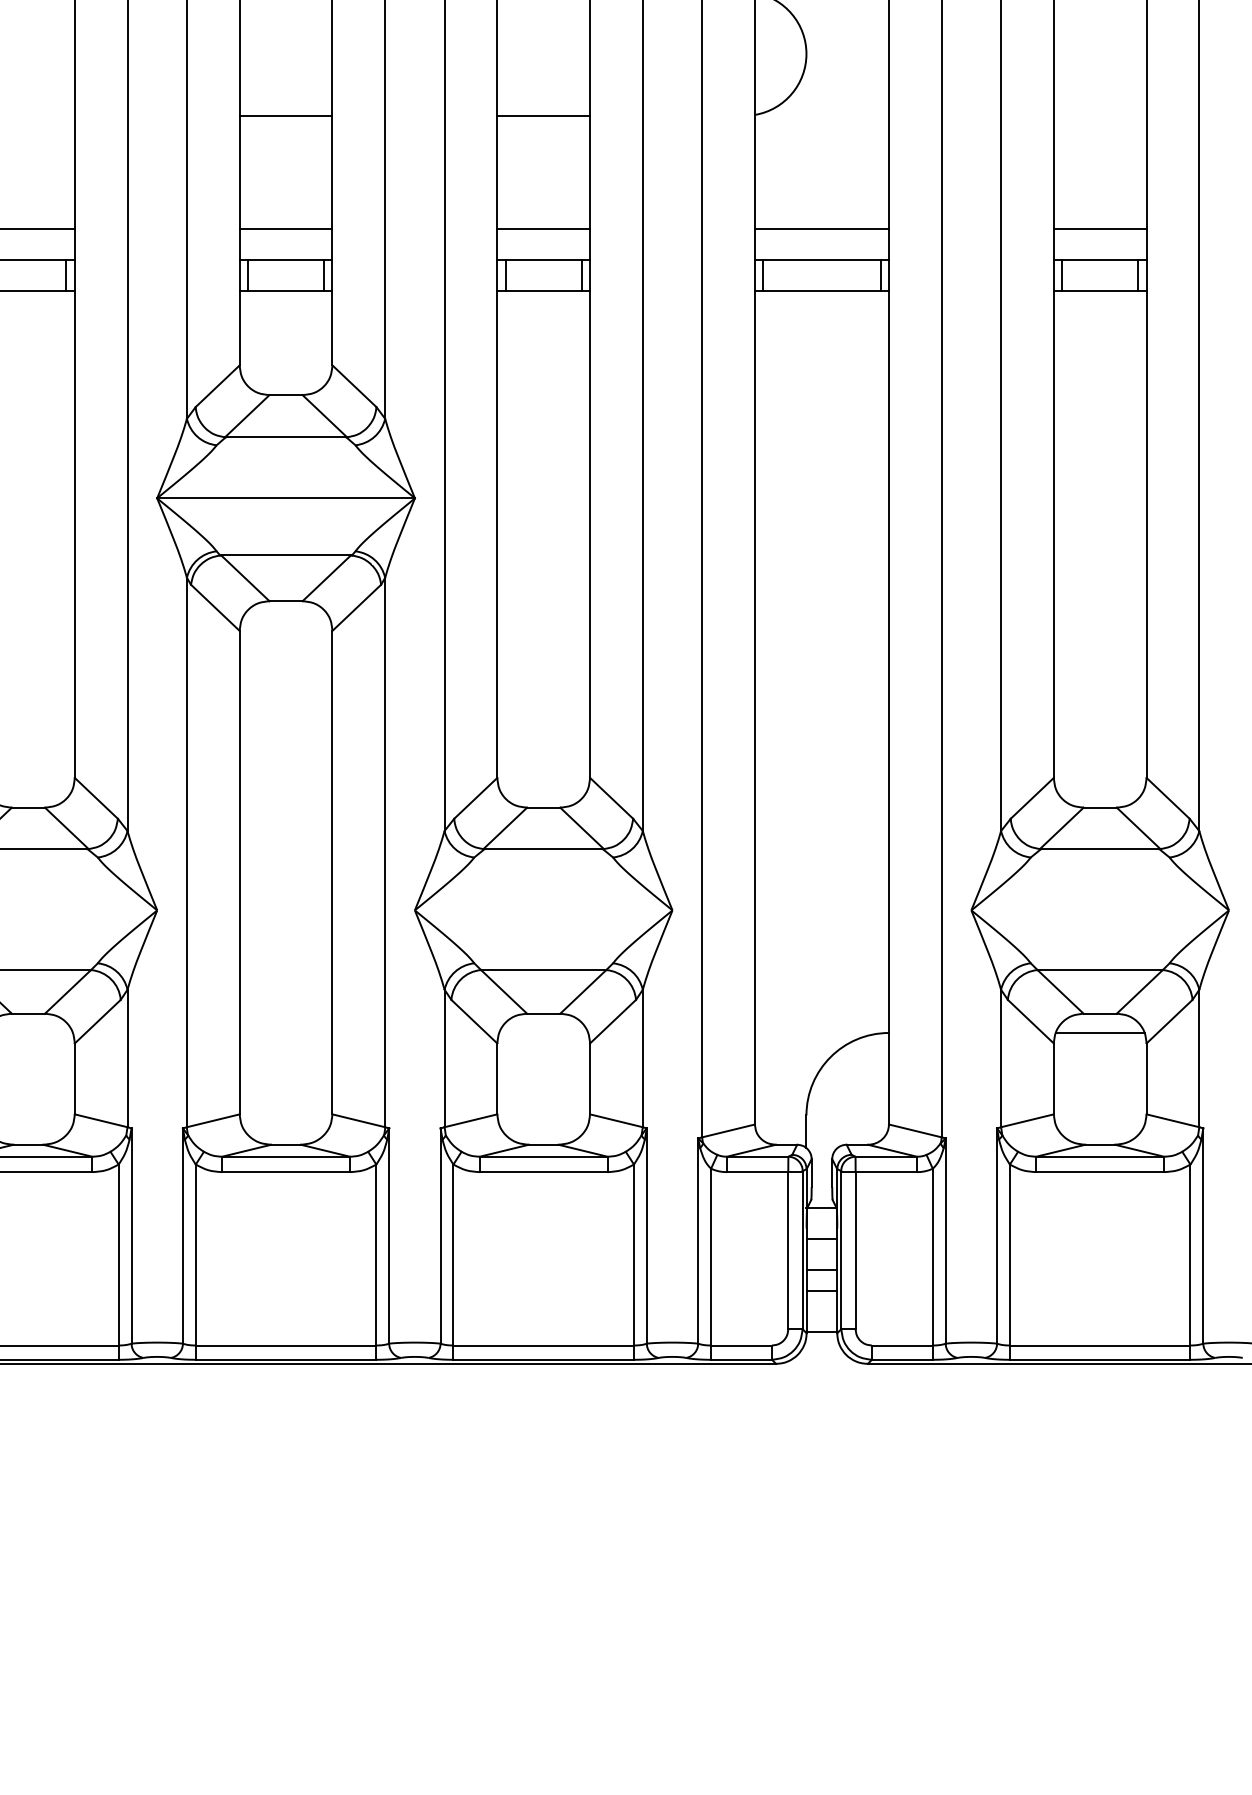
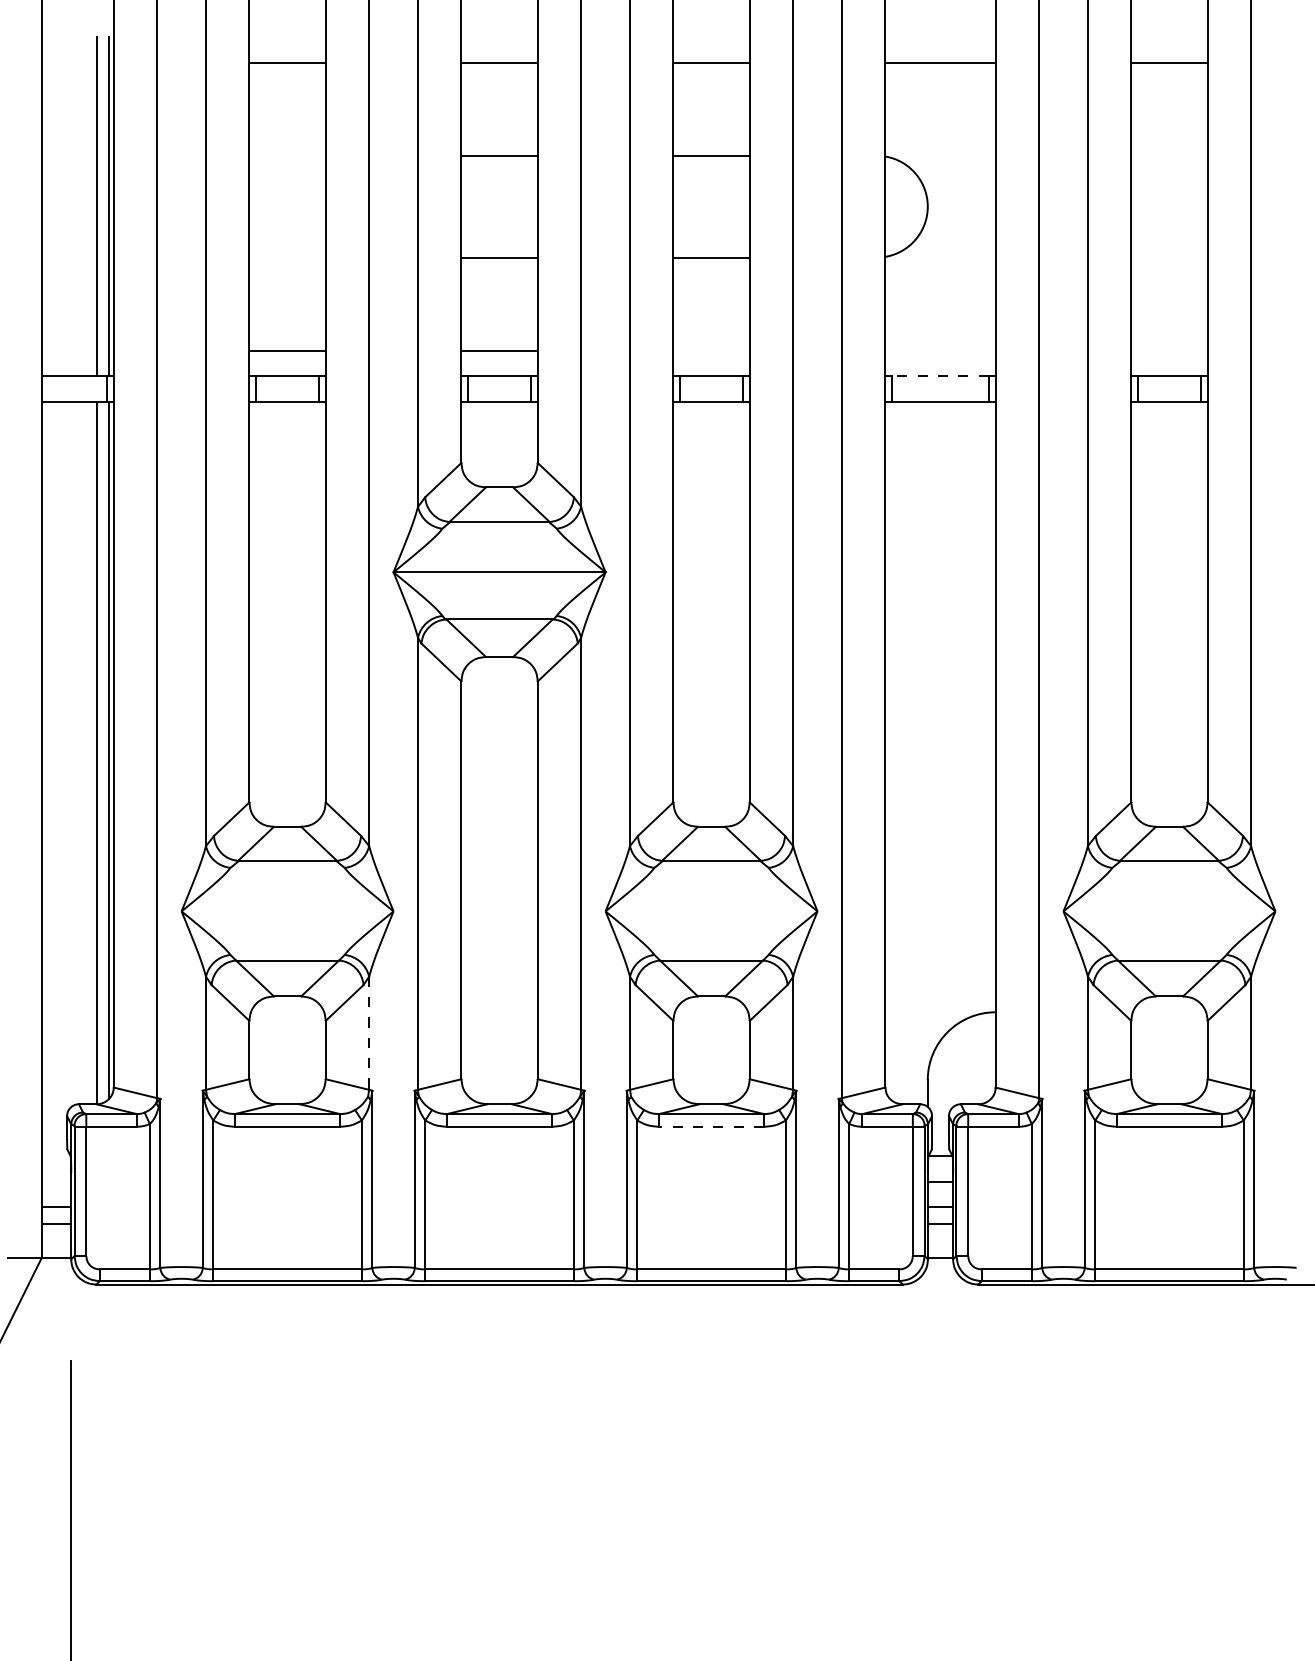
line: (543, 228) -> (711, 350), removed
line: (821, 228) -> (940, 350), removed
line: (1100, 228) -> (1169, 350), removed
line: (821, 260) -> (940, 376), solid -> dashed
line: (1100, 1033) -> (1169, 1012), removed
line: (127, 1058) -> (369, 1033), solid -> dashed
line: (543, 1171) -> (711, 1126), solid -> dashed

